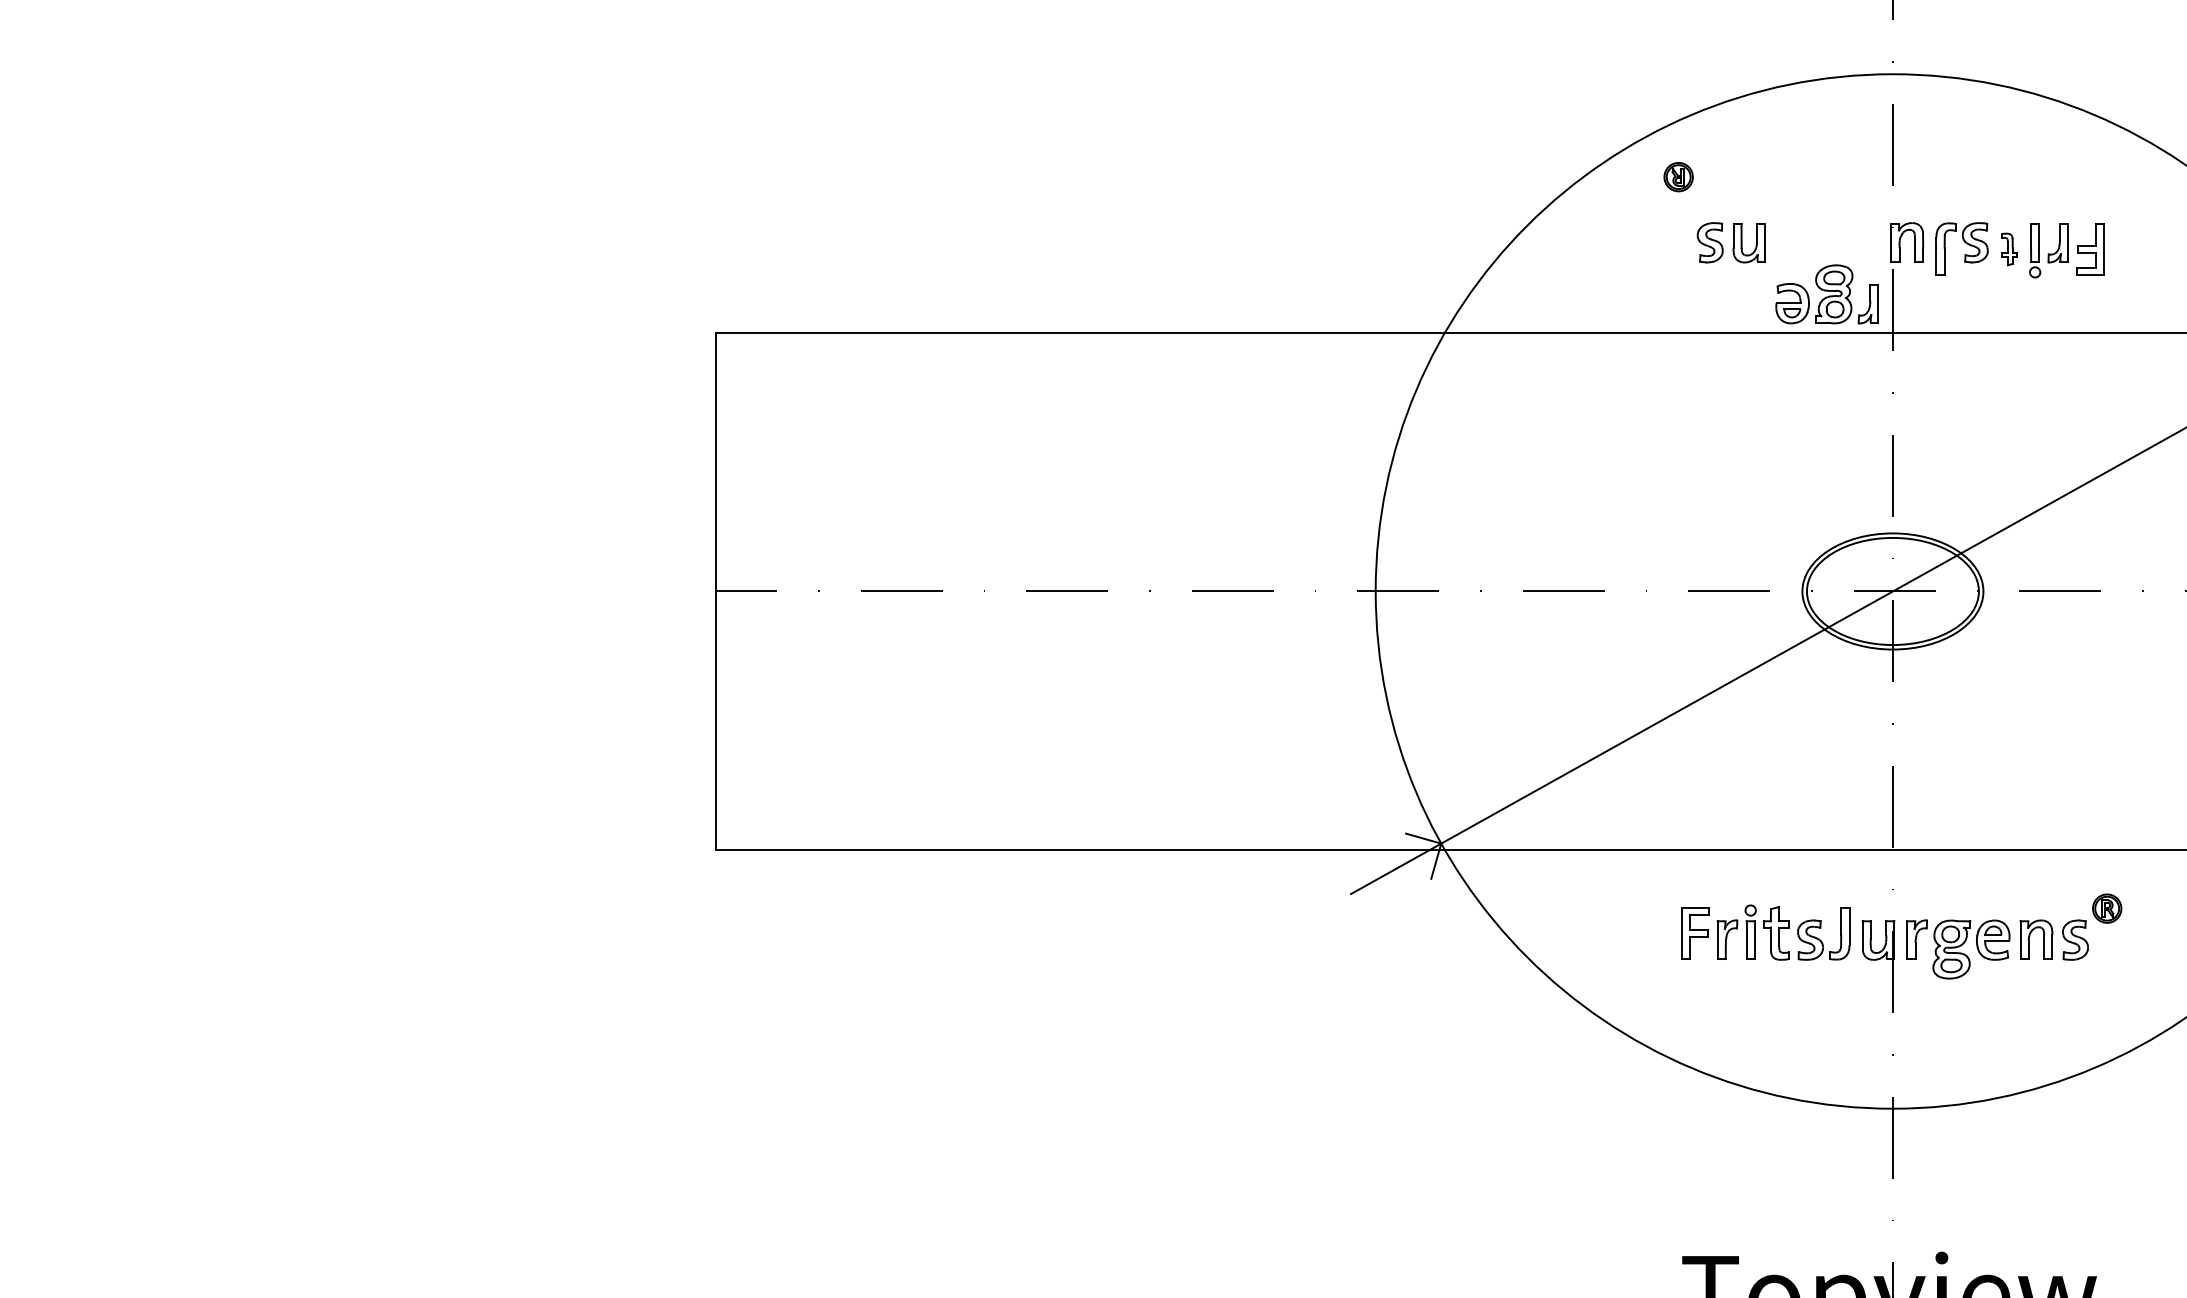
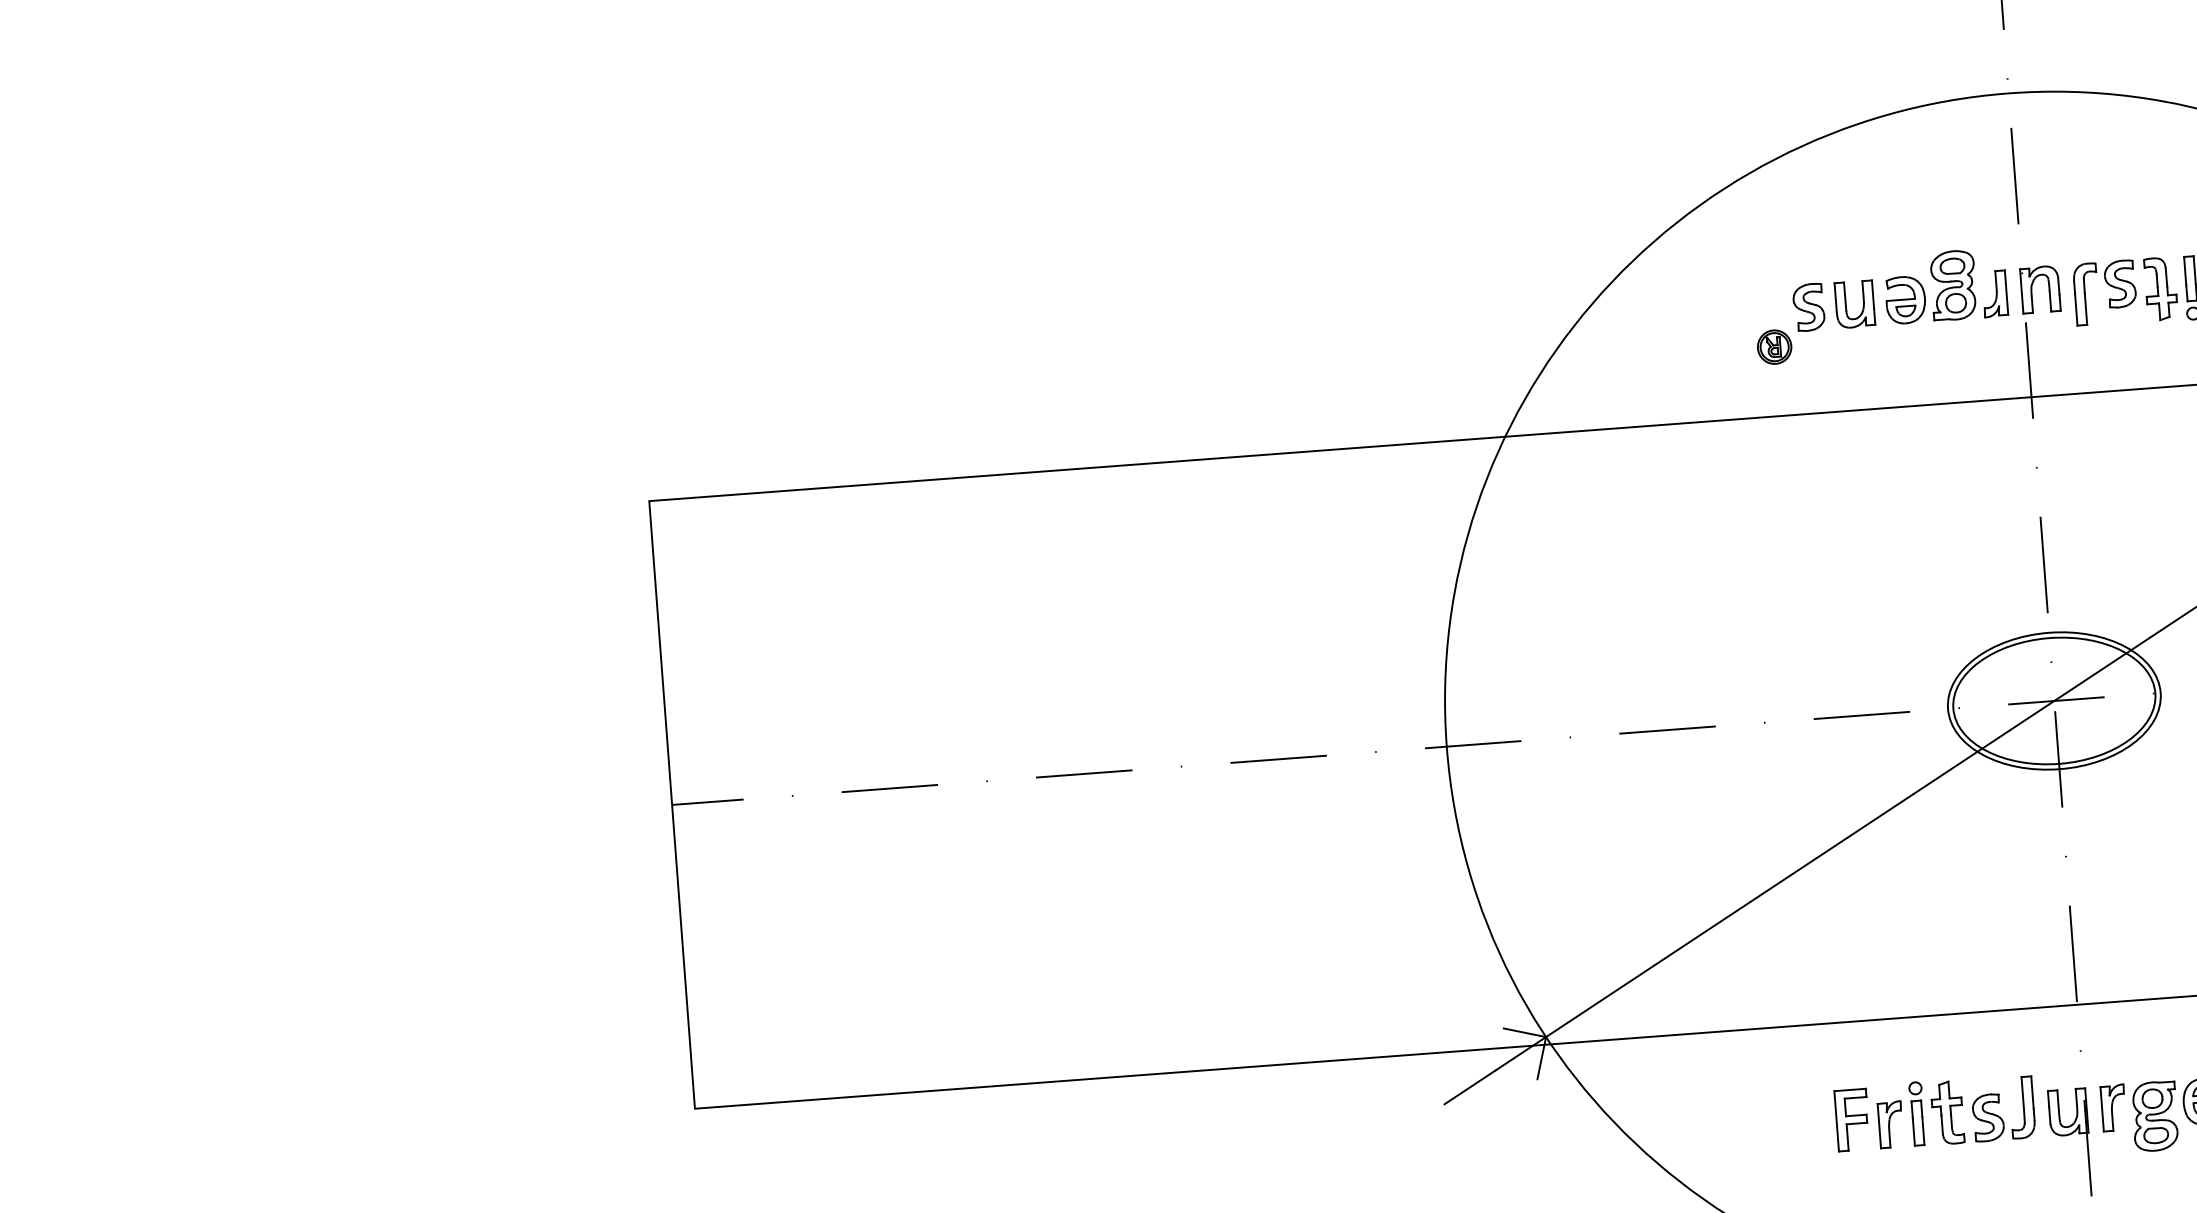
part: (1678, 177) -> (1774, 347), moved
part: (2009, 249) -> (2161, 288), size x1.67
part: (1826, 294) -> (1944, 286), moved

